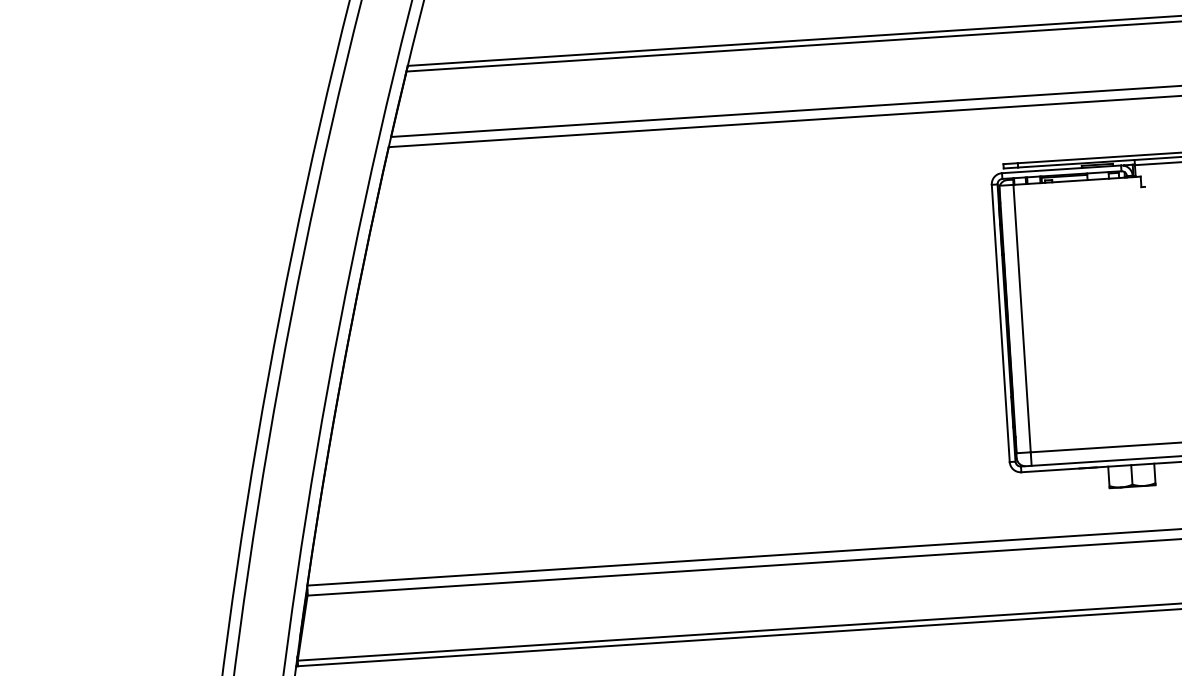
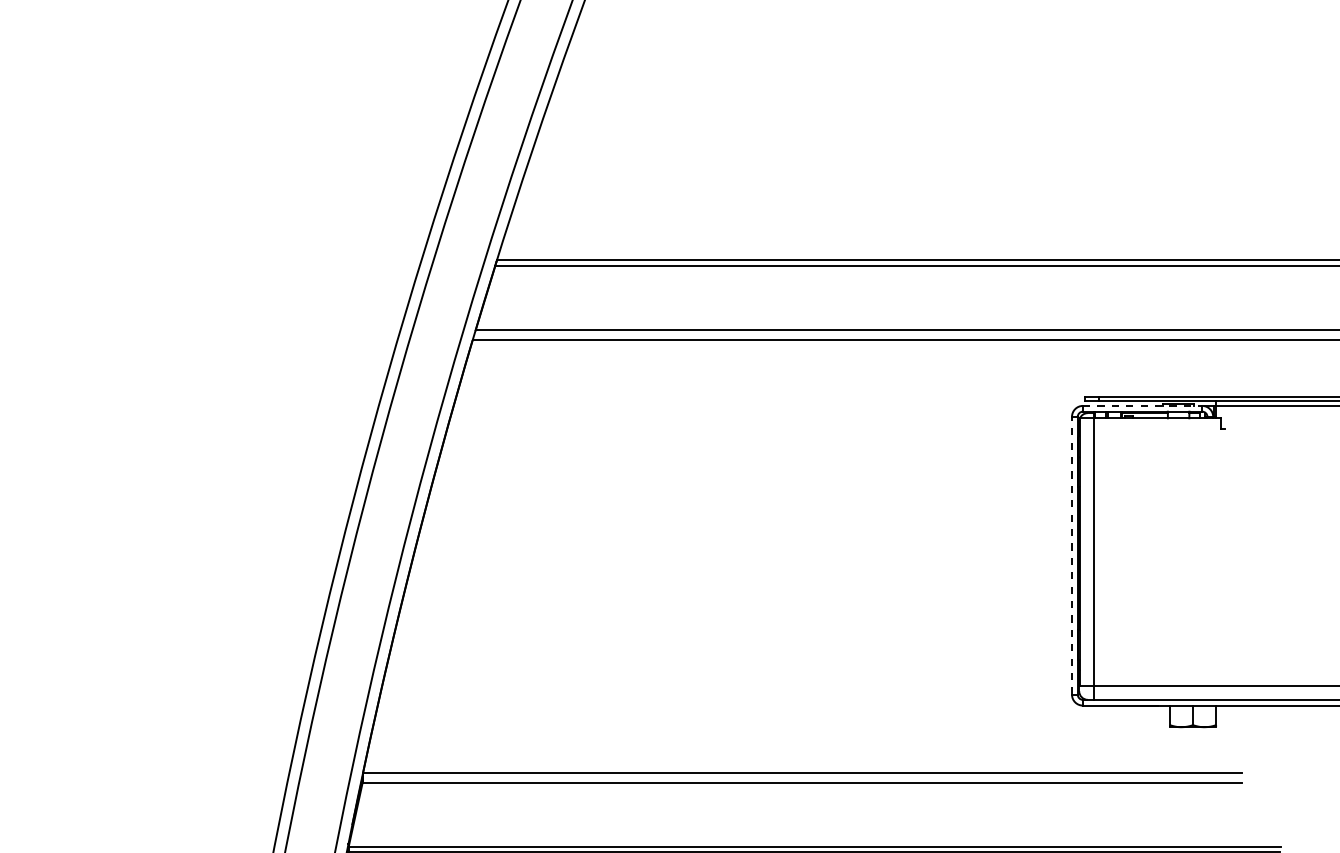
line: (1061, 168) -> (1142, 405), solid -> dashed
line: (1001, 323) -> (1072, 555), solid -> dashed

